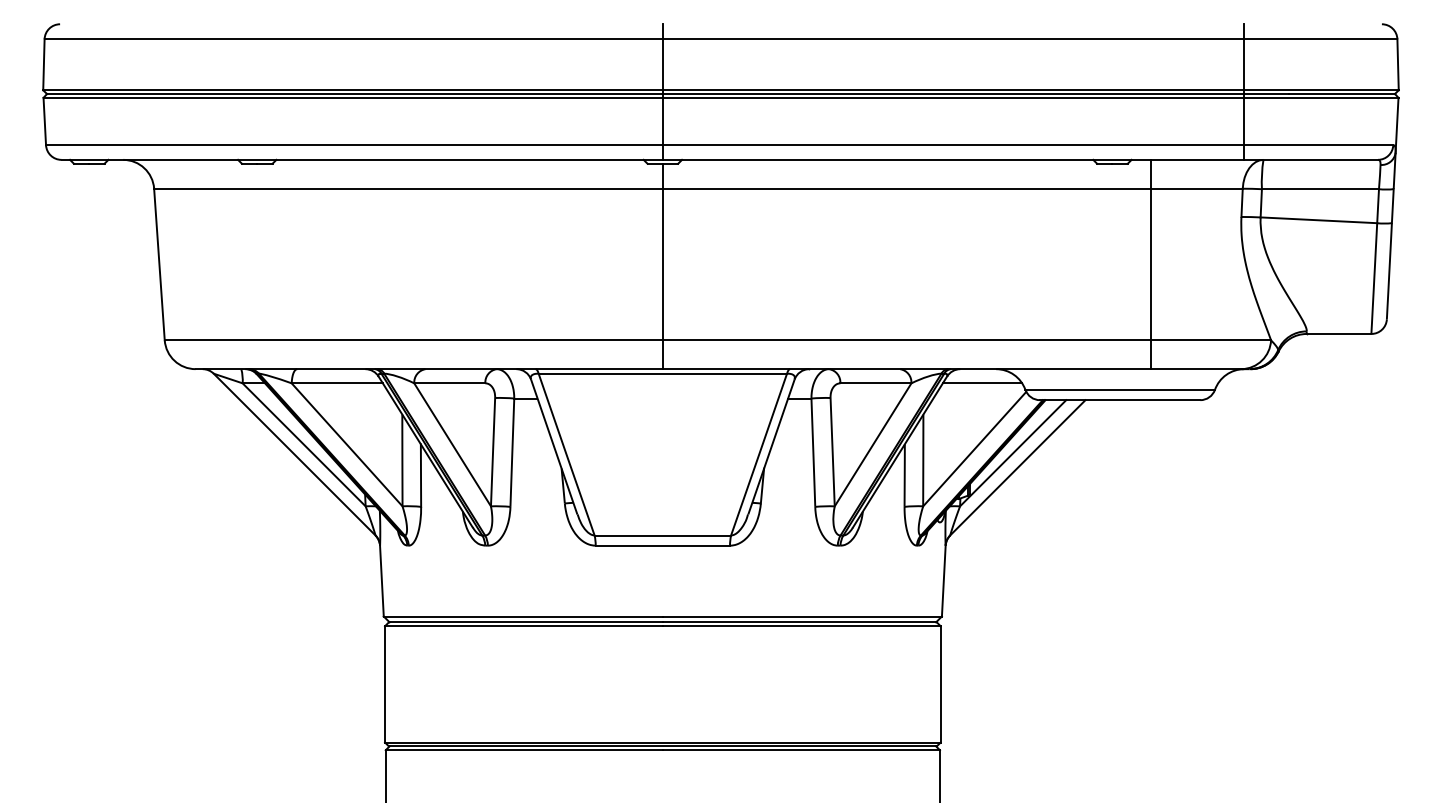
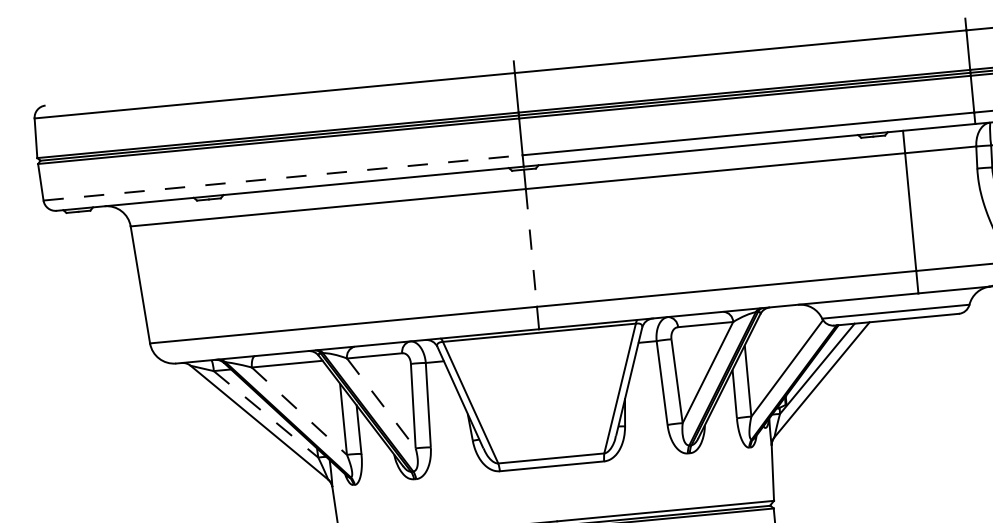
line: (354, 145) -> (283, 178), solid -> dashed
line: (662, 264) -> (531, 247), solid -> dashed
line: (982, 383) -> (788, 316), removed
line: (304, 444) -> (266, 414), solid -> dashed
line: (347, 444) -> (299, 410), solid -> dashed
line: (452, 445) -> (381, 403), solid -> dashed

